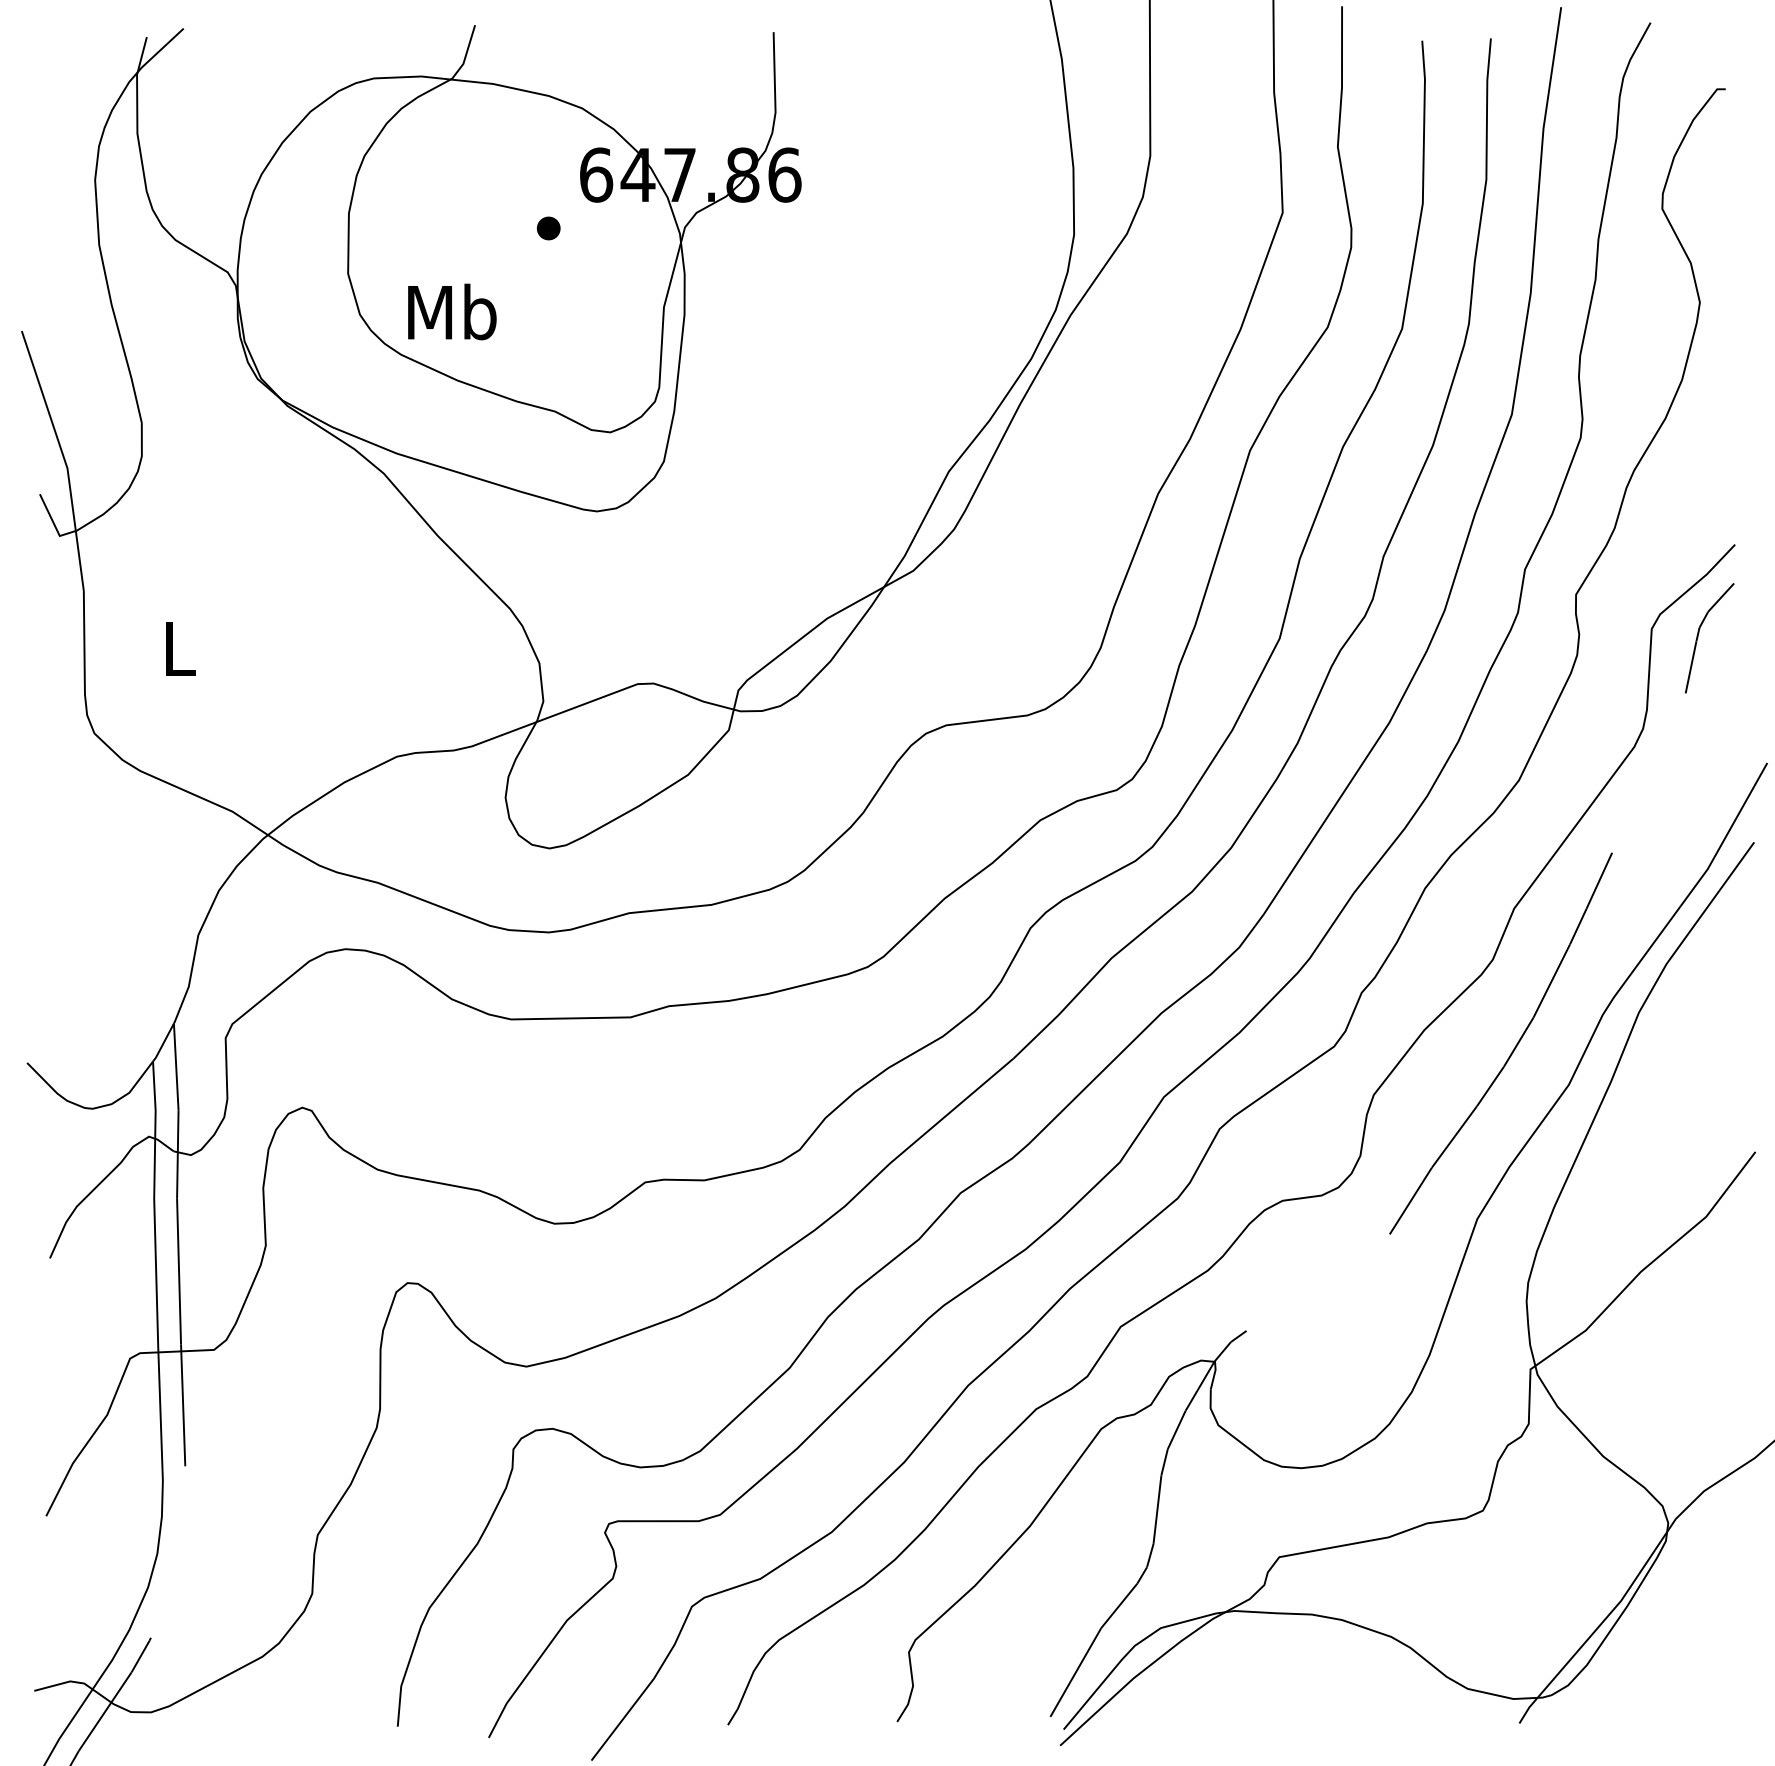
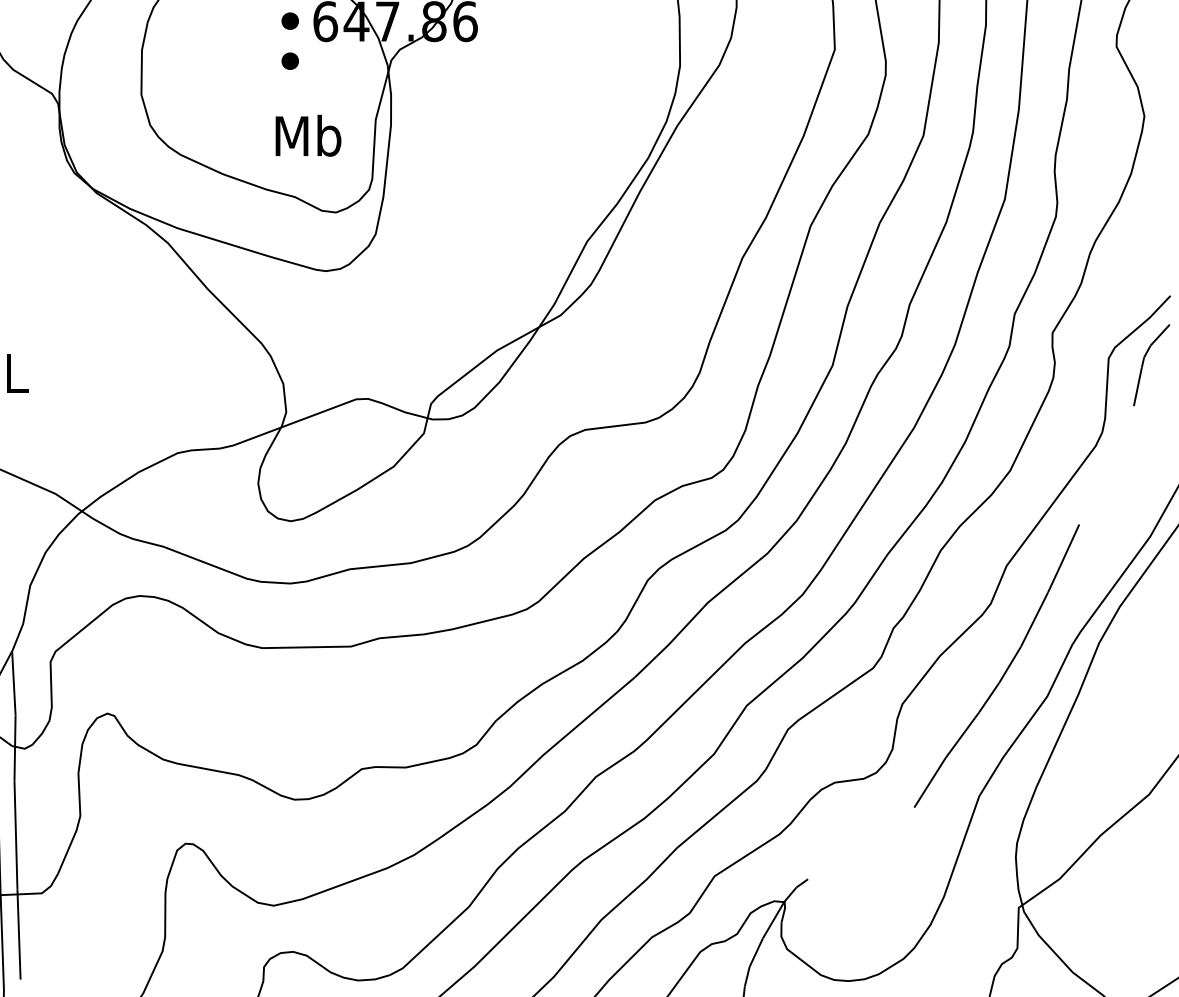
part: (548, 174) -> (290, 21), added
text: (452, 311) -> (308, 135), moved

